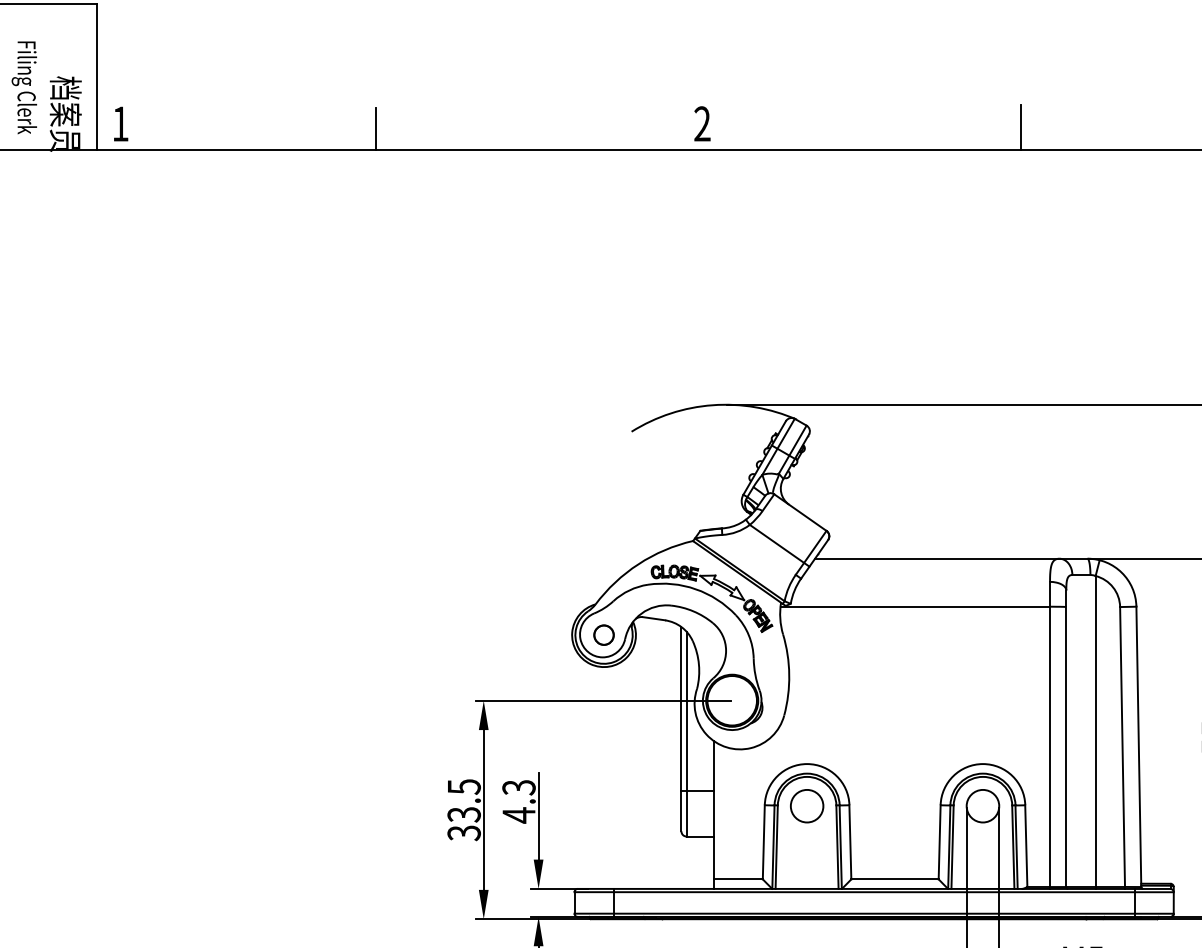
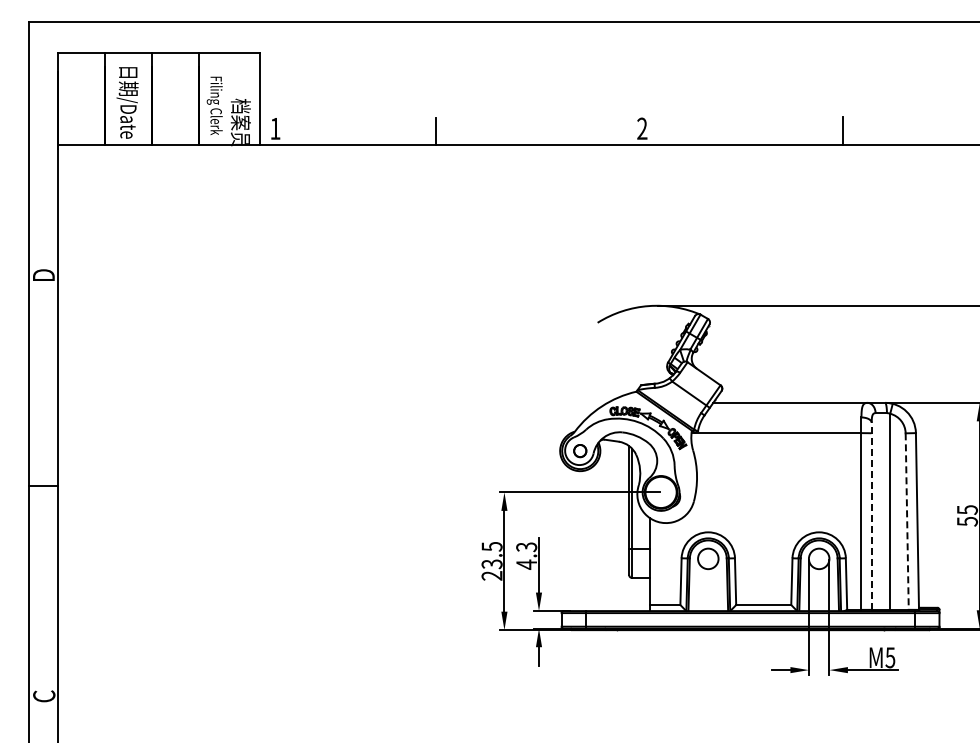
line: (1065, 737) -> (871, 515), solid -> dashed
line: (1123, 748) -> (907, 522), solid -> dashed
text: (464, 832) -> (492, 575), 33.5 -> 23.5

